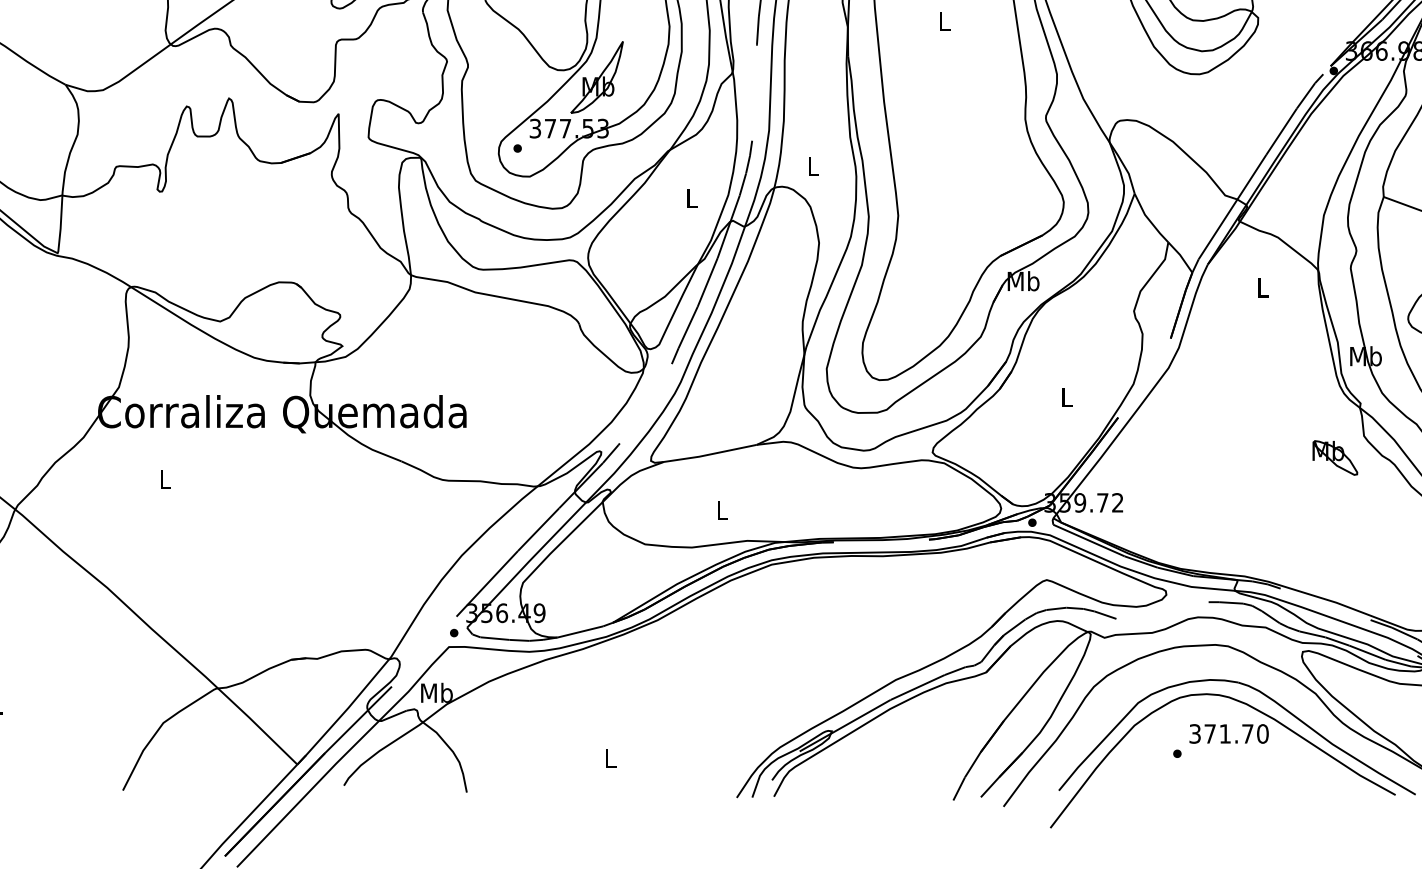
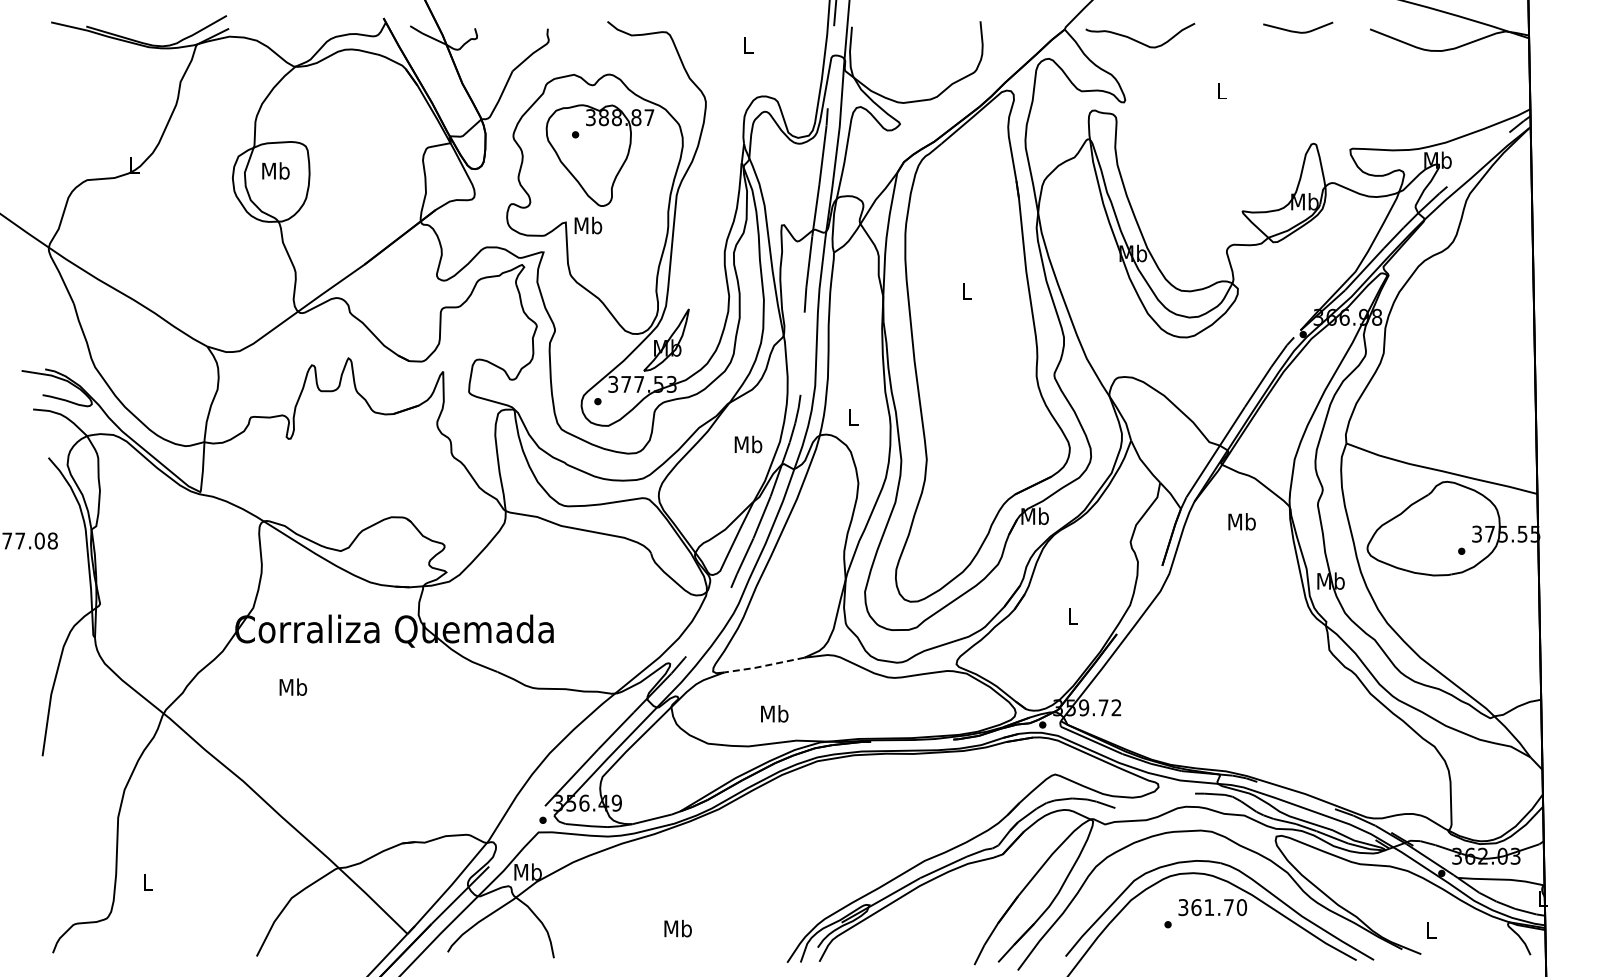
text: (691, 198) -> (748, 444), L -> Mb
text: (1262, 287) -> (1241, 521), L -> Mb
line: (709, 455) -> (763, 666), solid -> dashed
part: (1335, 457) -> (1304, 668), removed
text: (165, 478) -> (293, 686), L -> Mb
text: (722, 509) -> (774, 713), L -> Mb
text: (1210, 733) -> (1196, 907), 371.70 -> 361.70
text: (609, 758) -> (677, 928), L -> Mb

